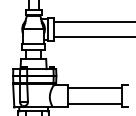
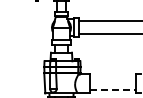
line: (95, 88) -> (113, 77), removed
line: (95, 103) -> (113, 90), solid -> dashed

